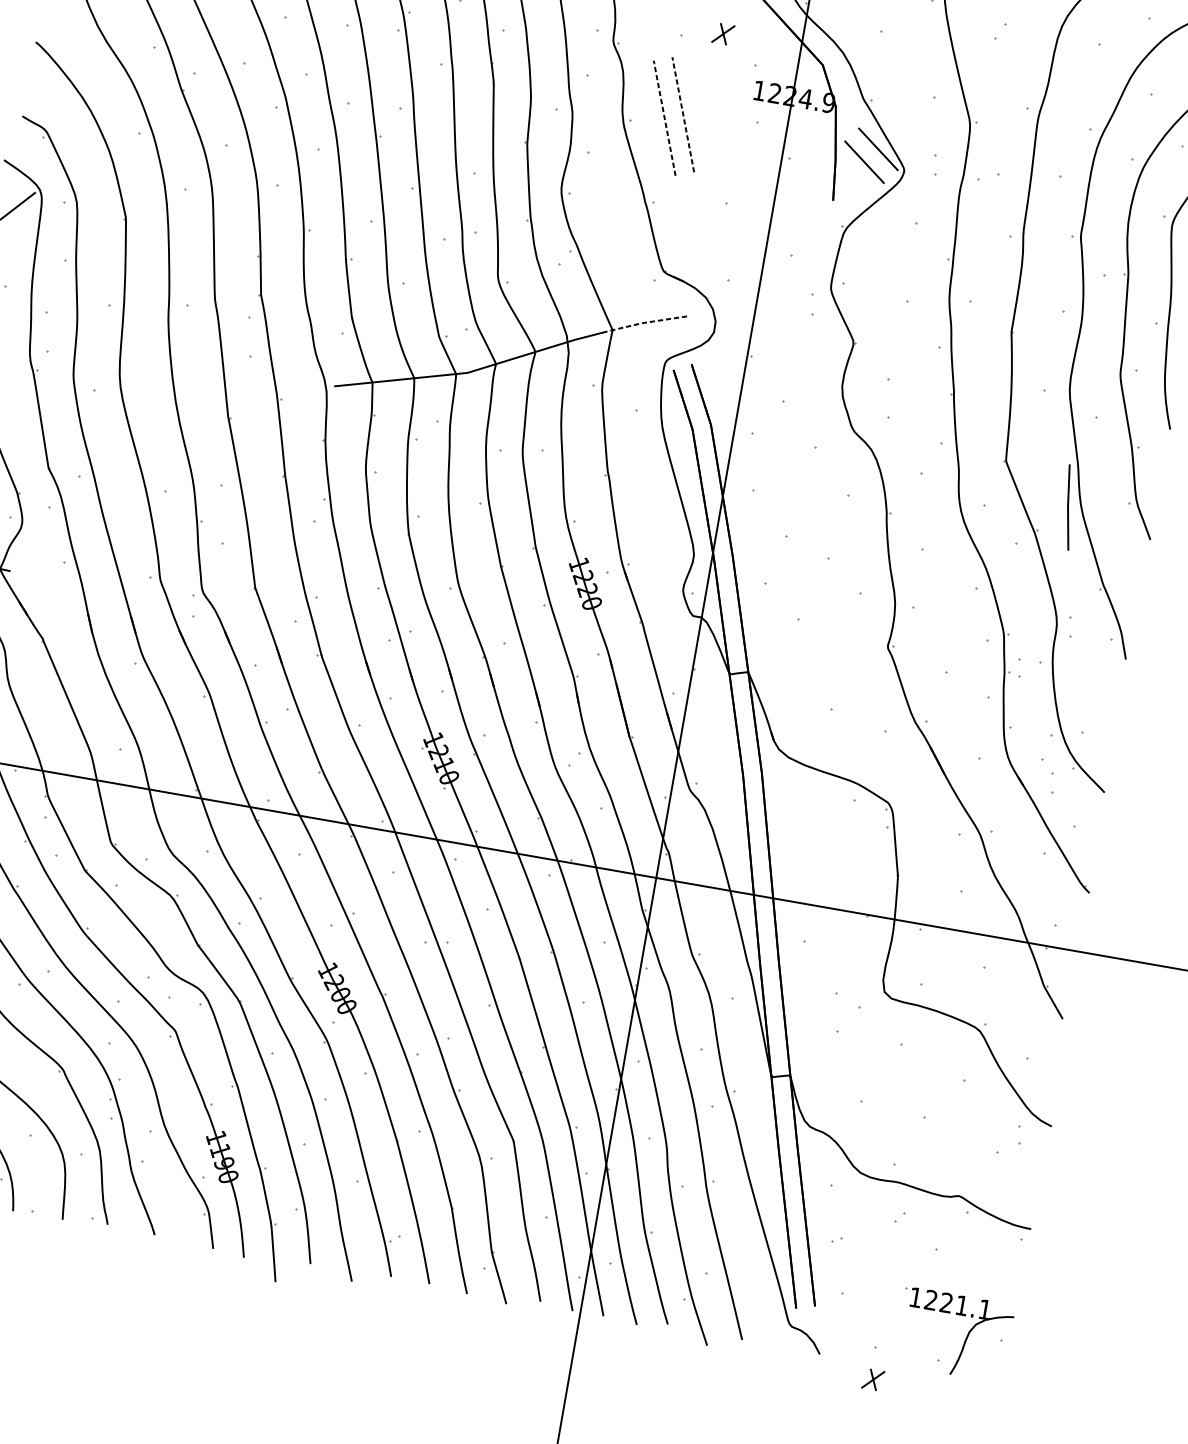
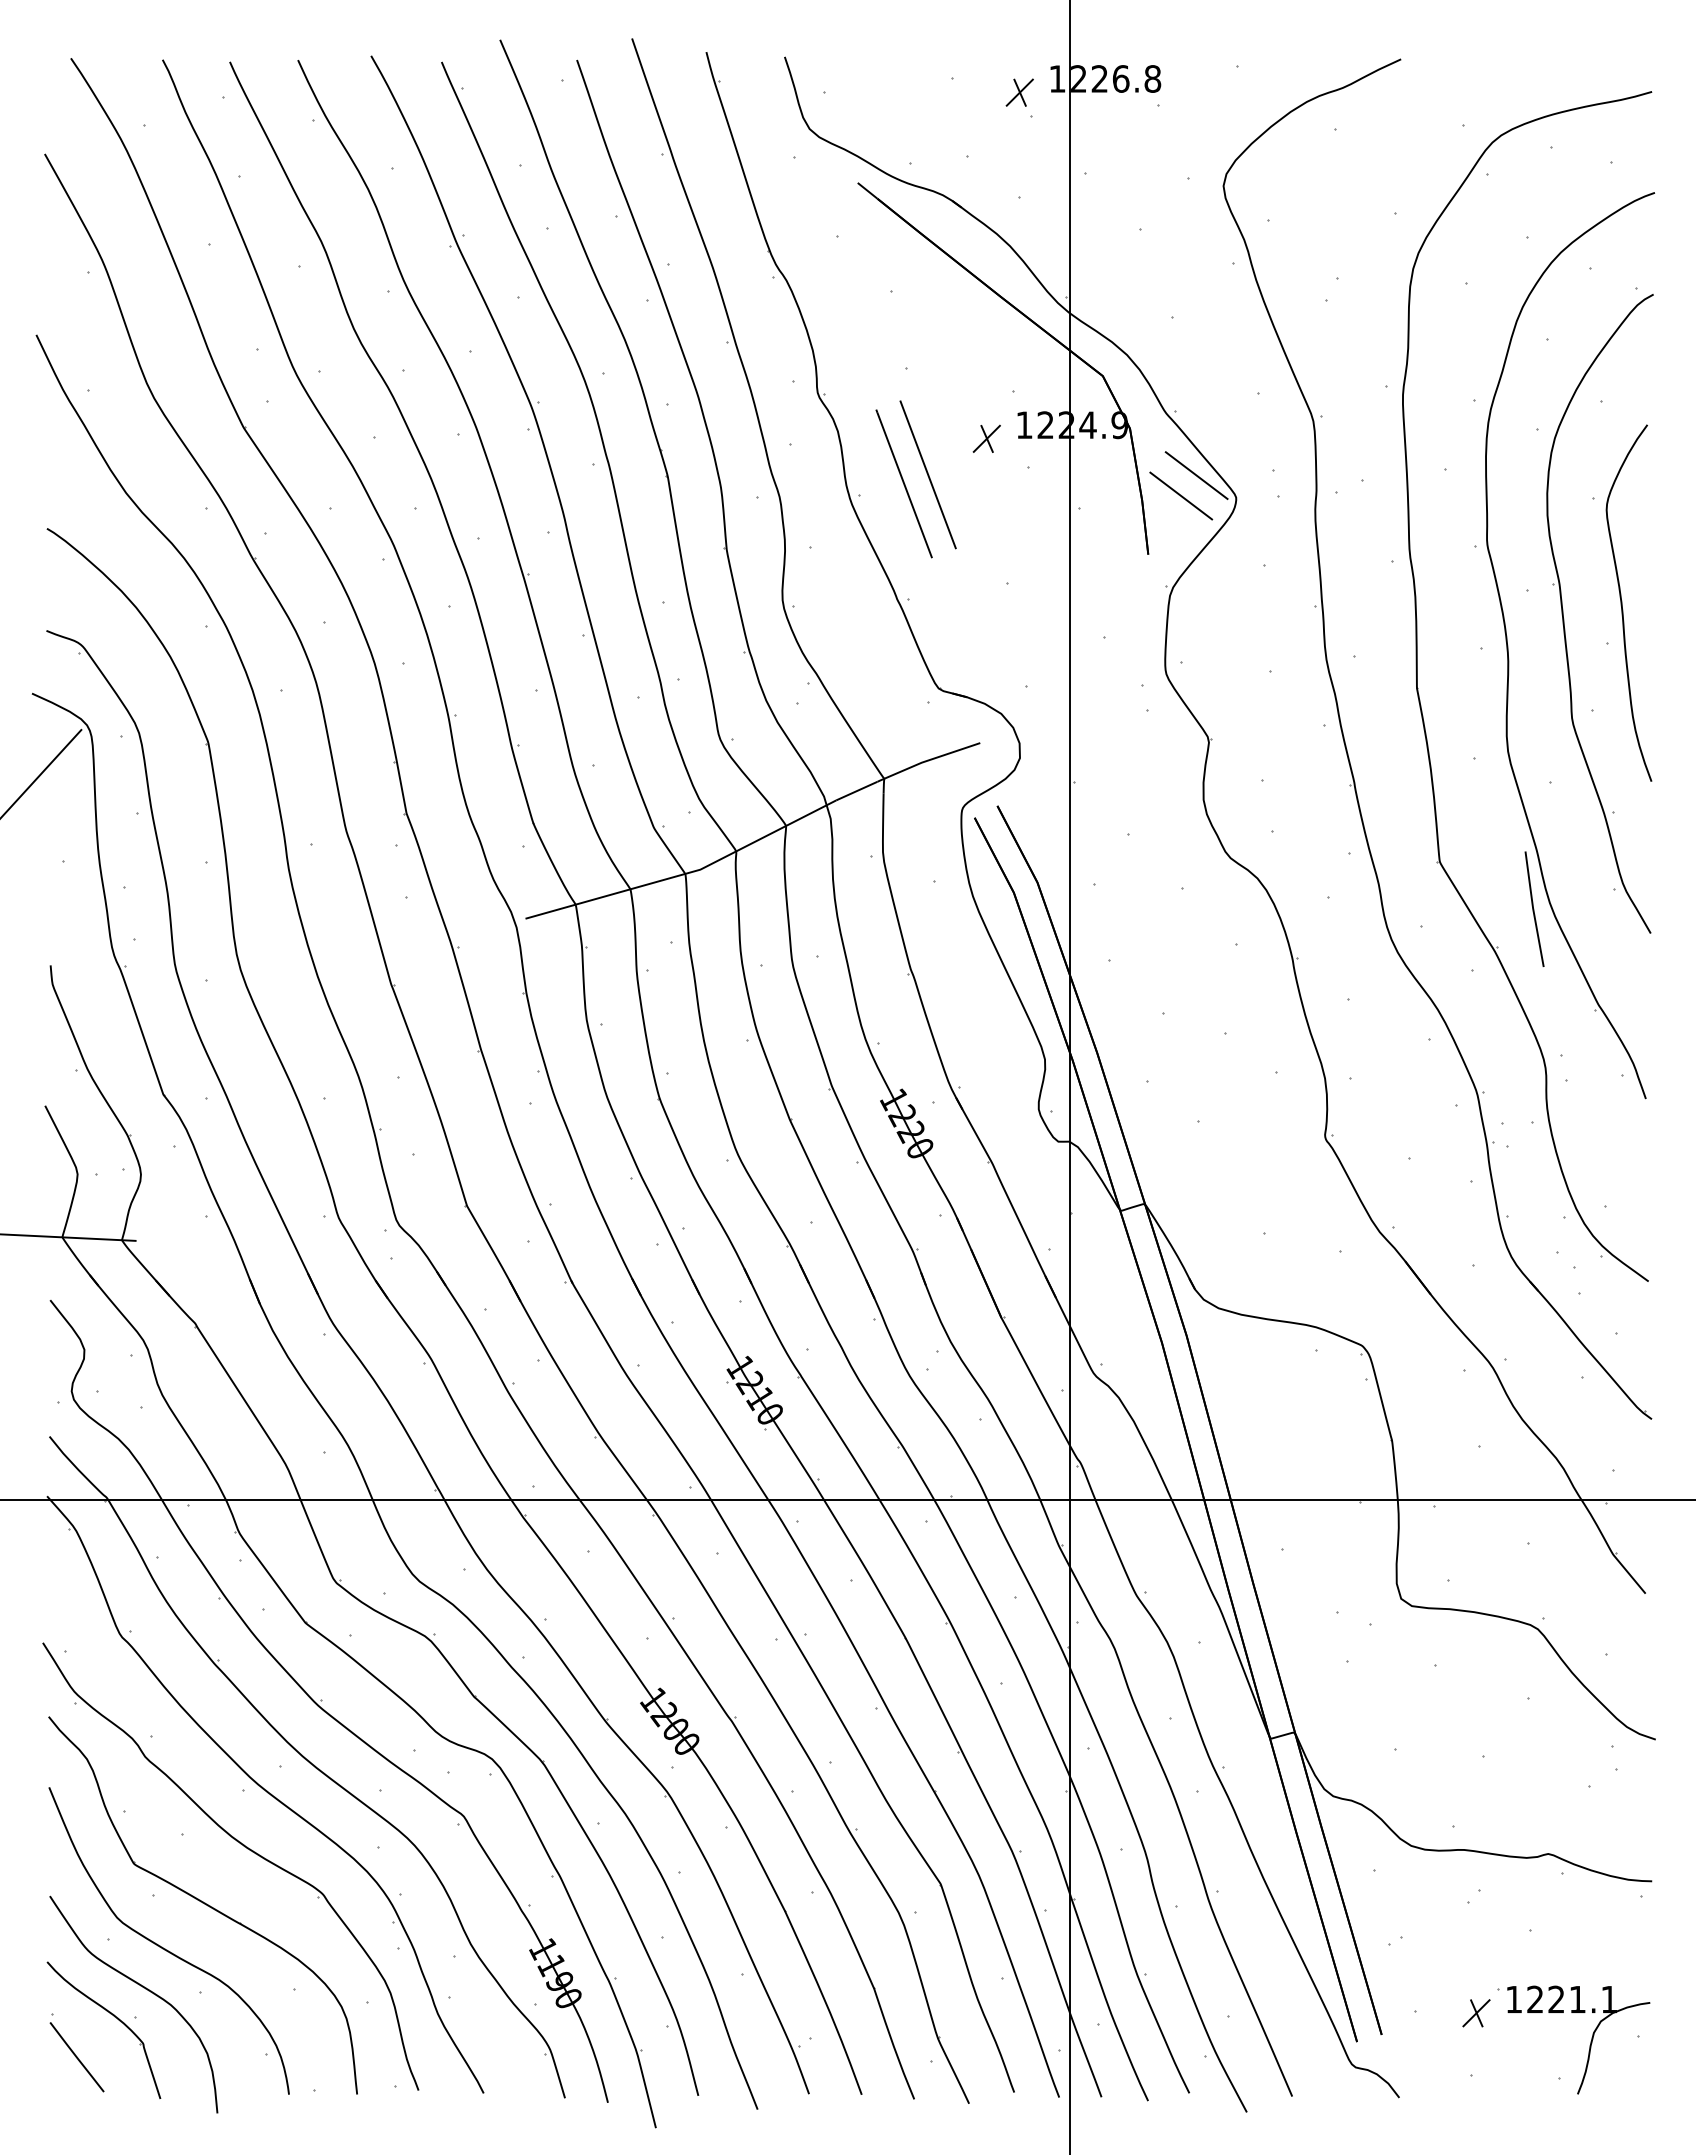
part: (723, 33) -> (986, 438), moved
line: (683, 114) -> (928, 474), dashed -> solid
line: (664, 119) -> (904, 485), dashed -> solid
line: (645, 322) -> (926, 761), dashed -> solid
part: (873, 1380) -> (1476, 2013), moved

